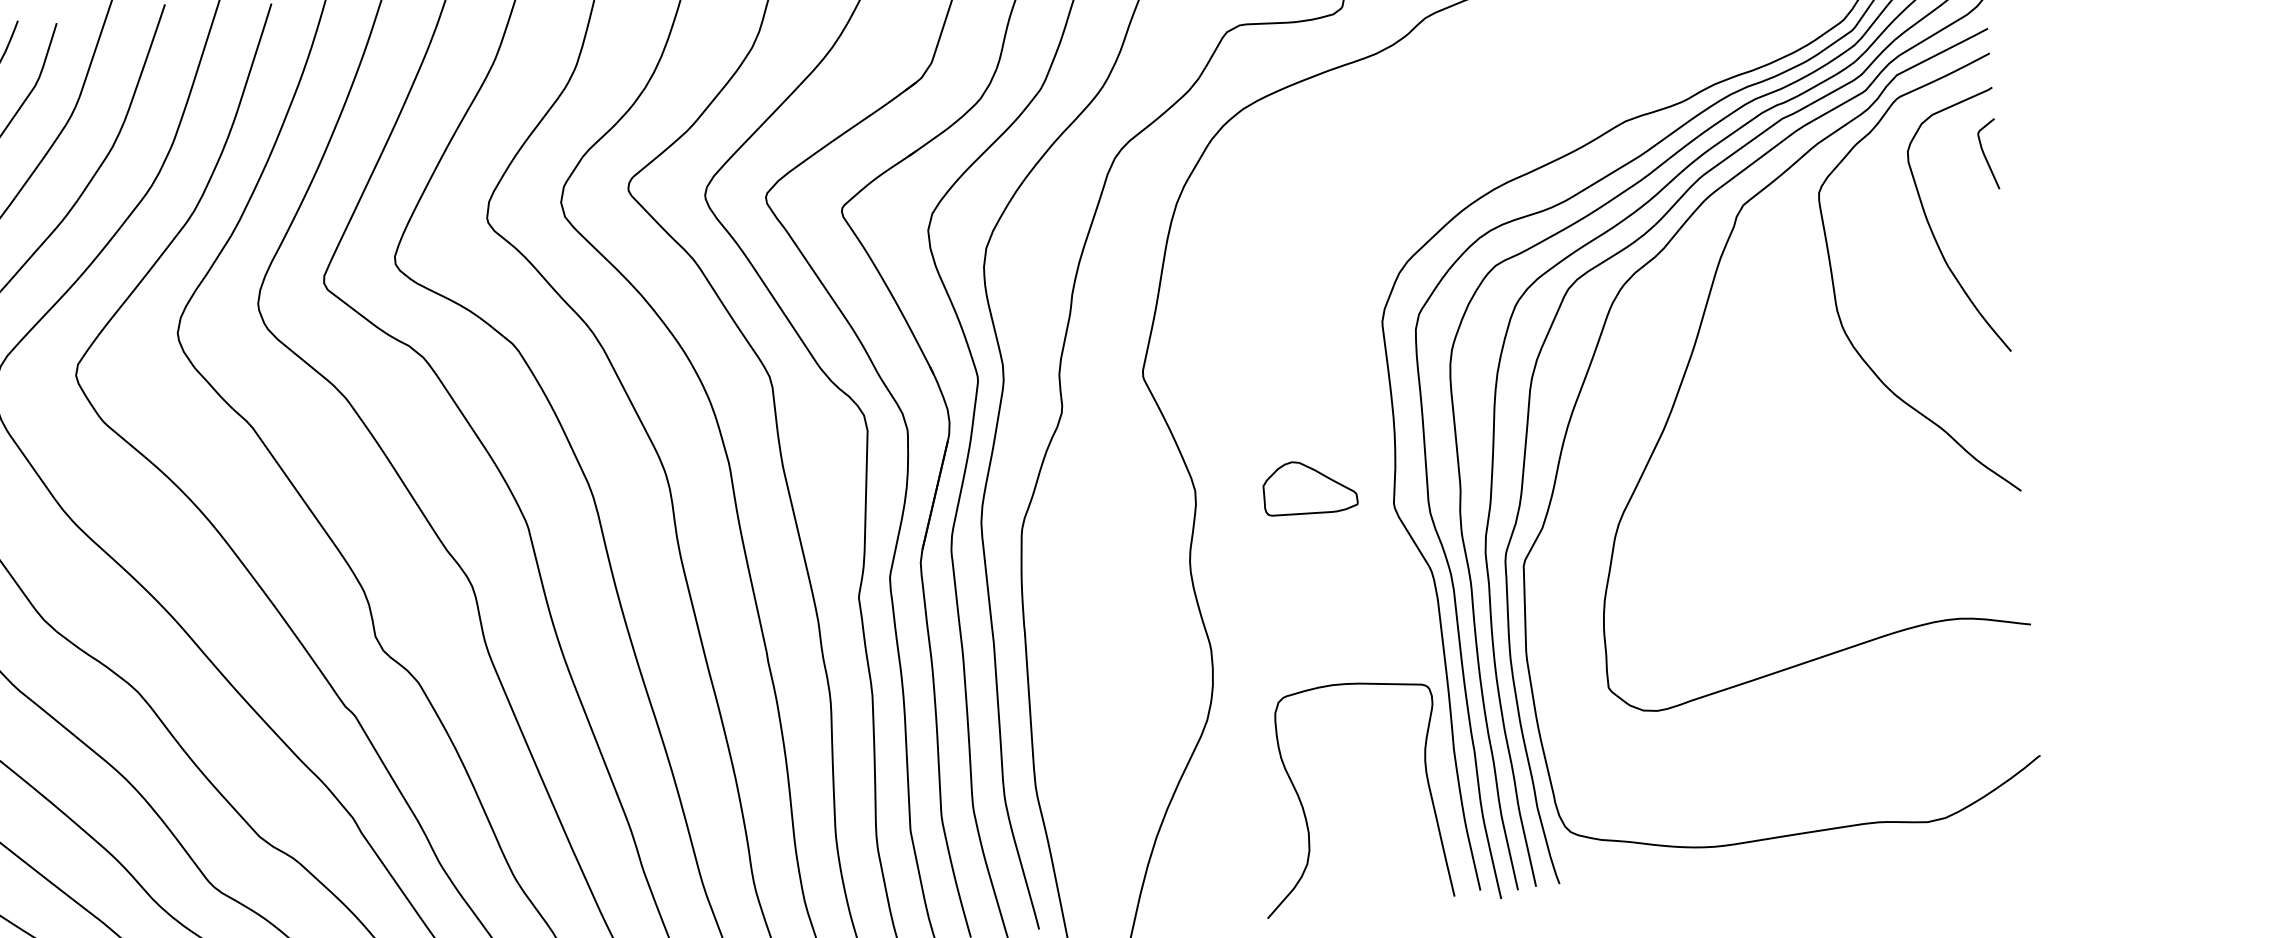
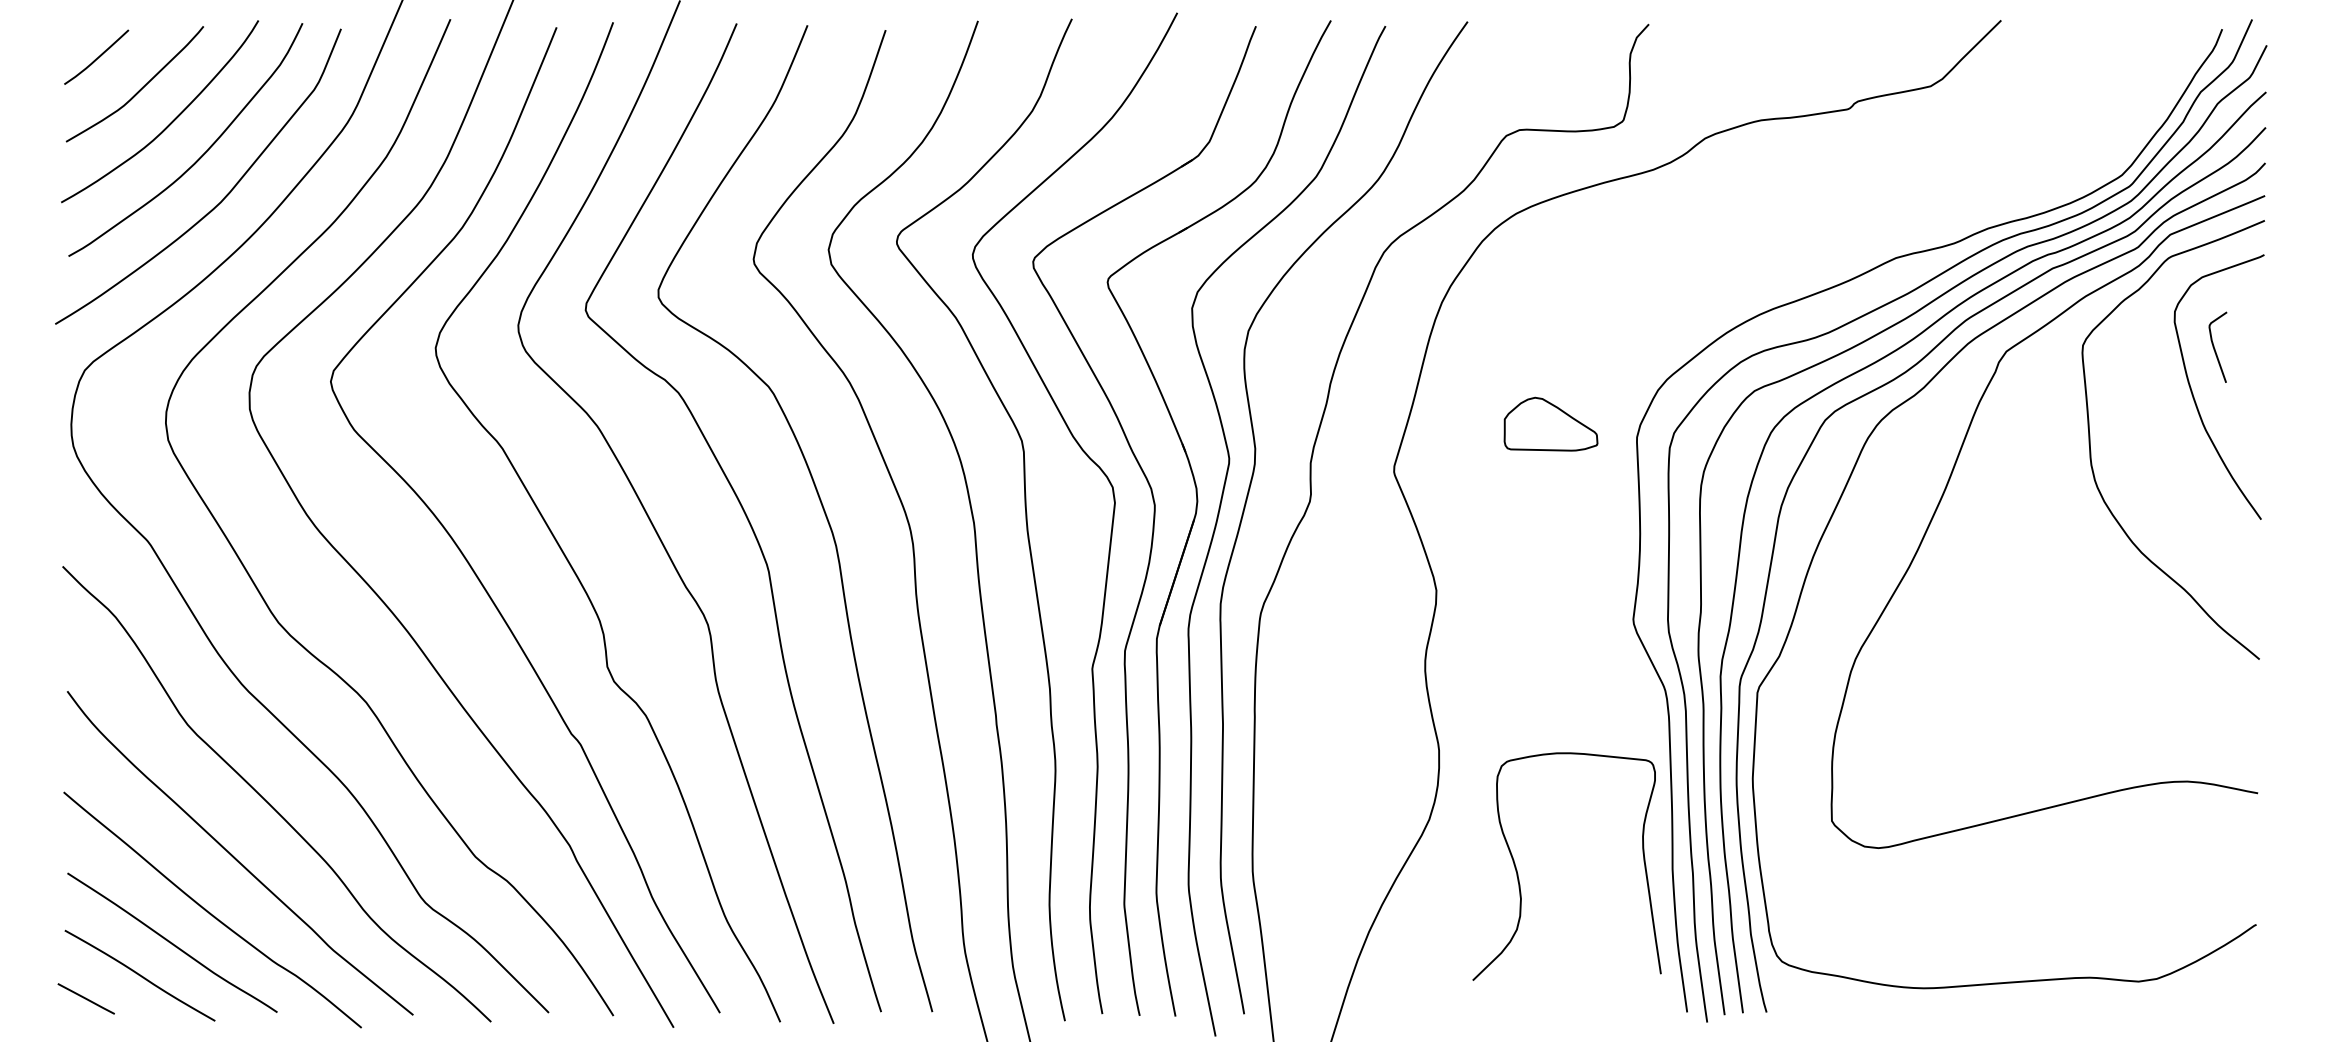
curve: (1986, 155) -> (2215, 348), moved
part: (1309, 486) -> (1550, 423), moved
curve: (1304, 808) -> (1518, 873), moved

